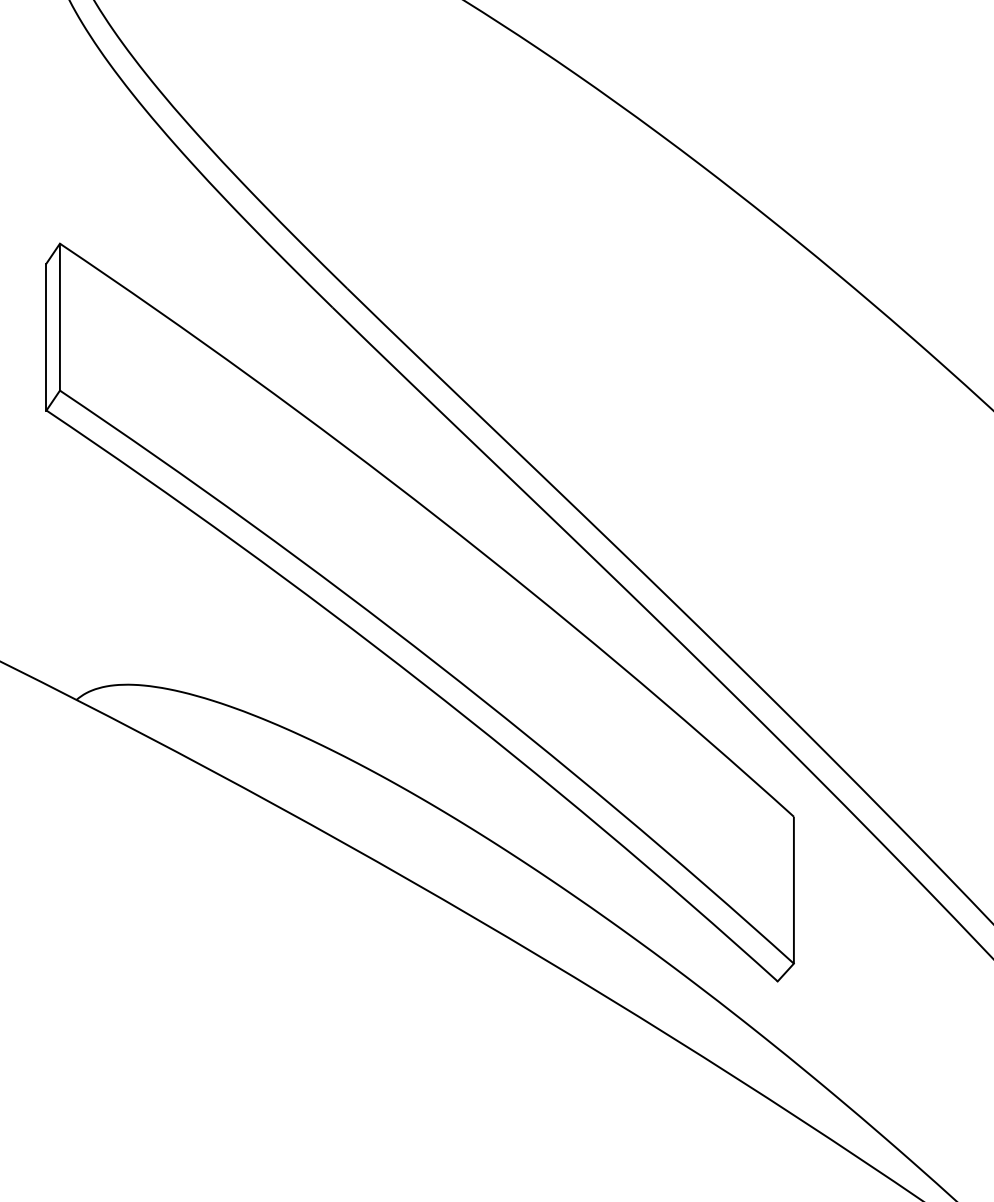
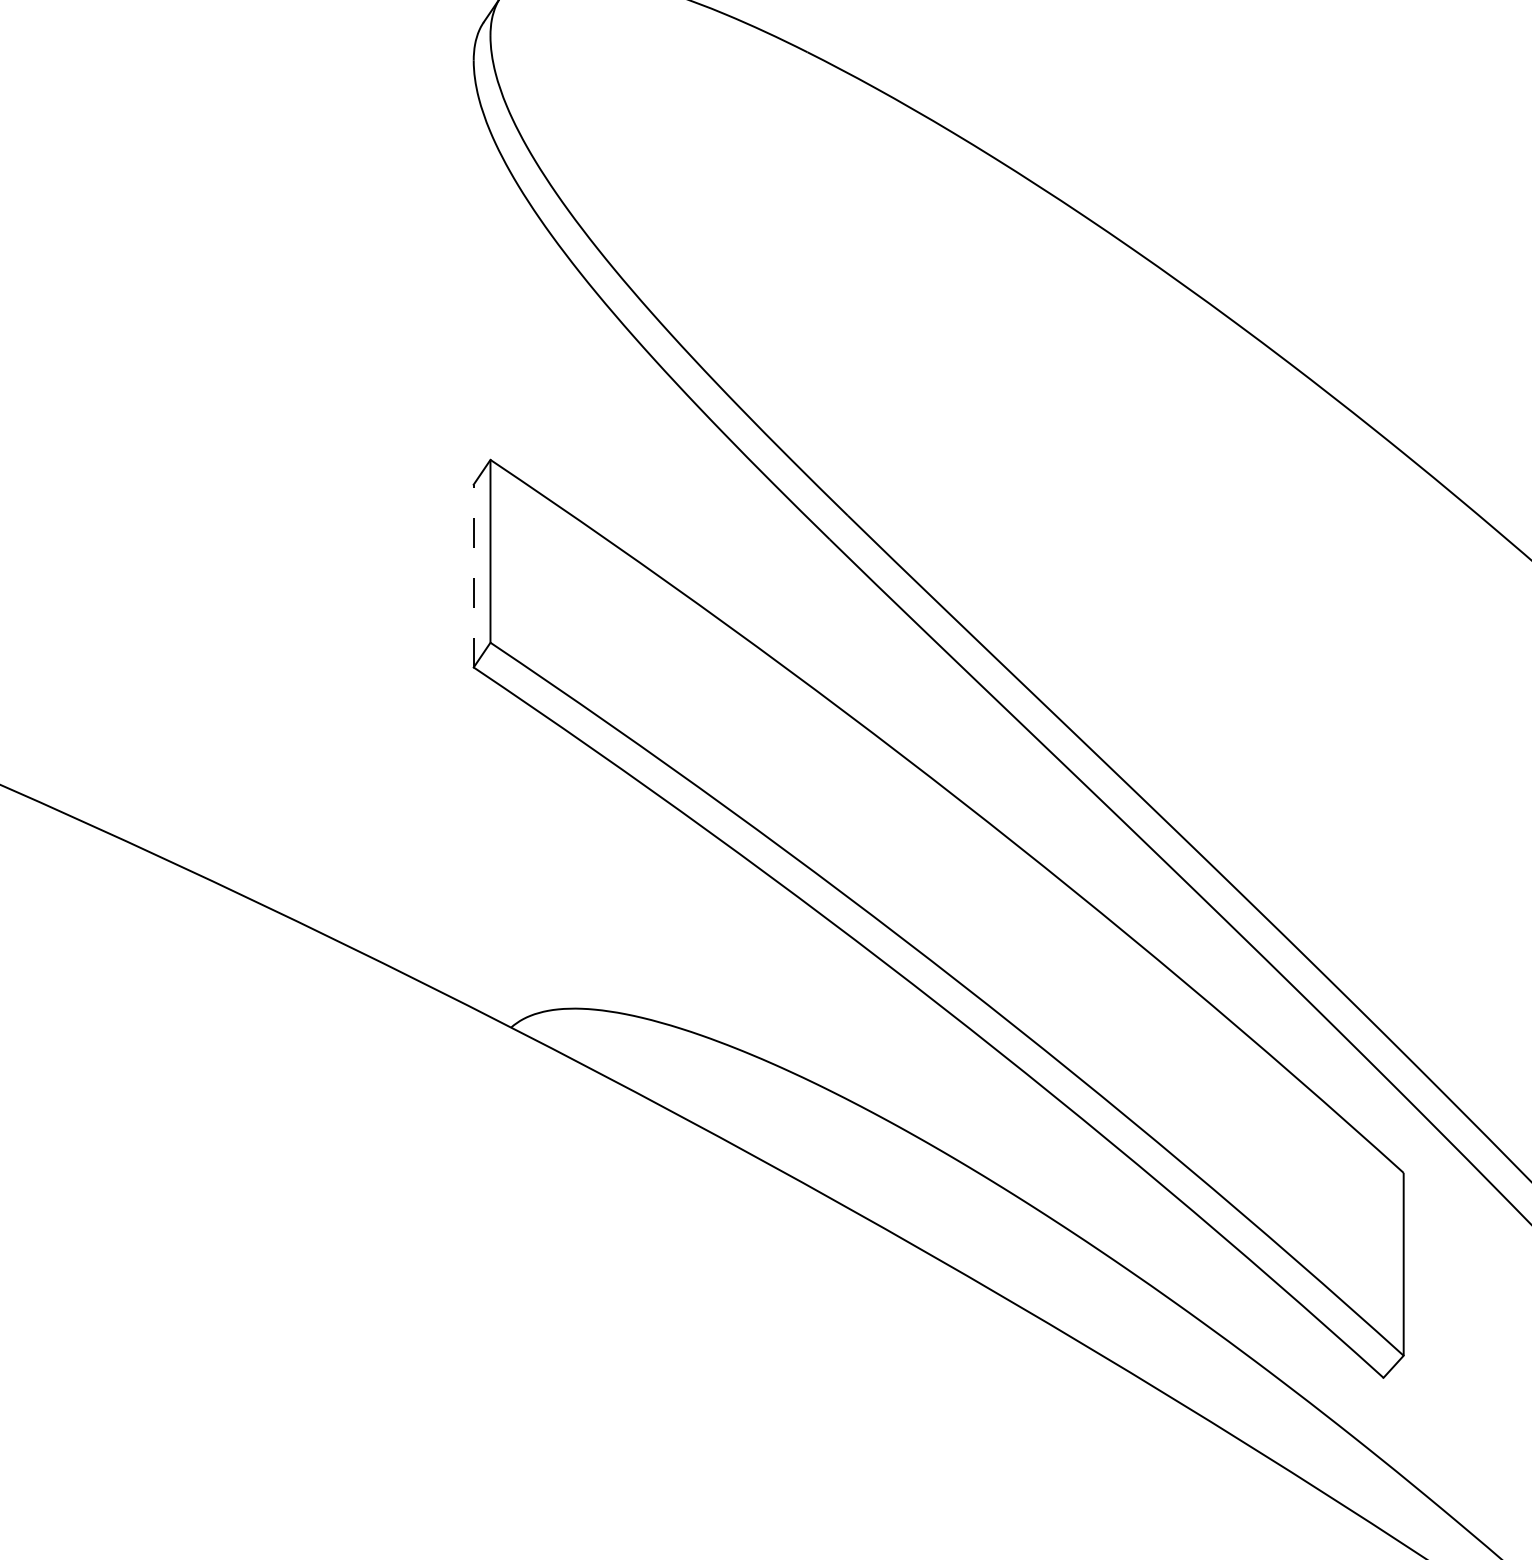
line: (46, 336) -> (473, 575), solid -> dashed

